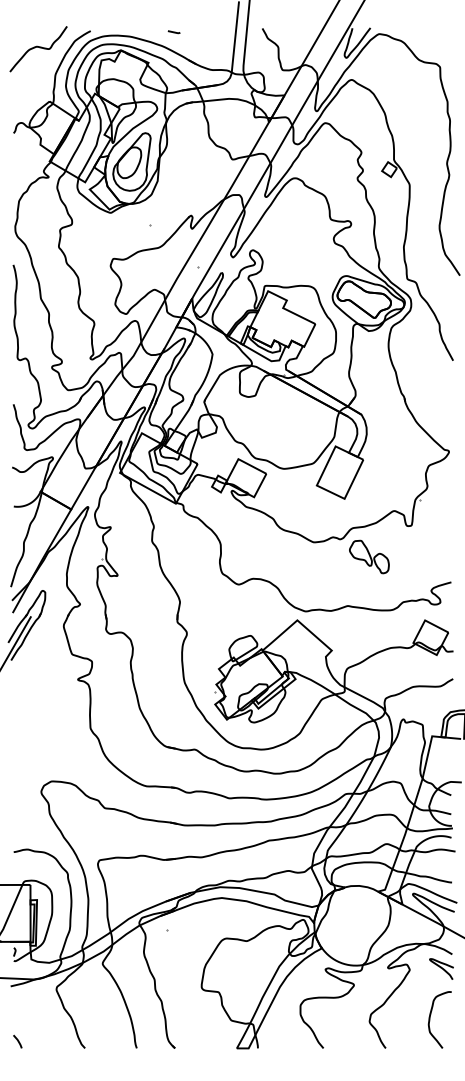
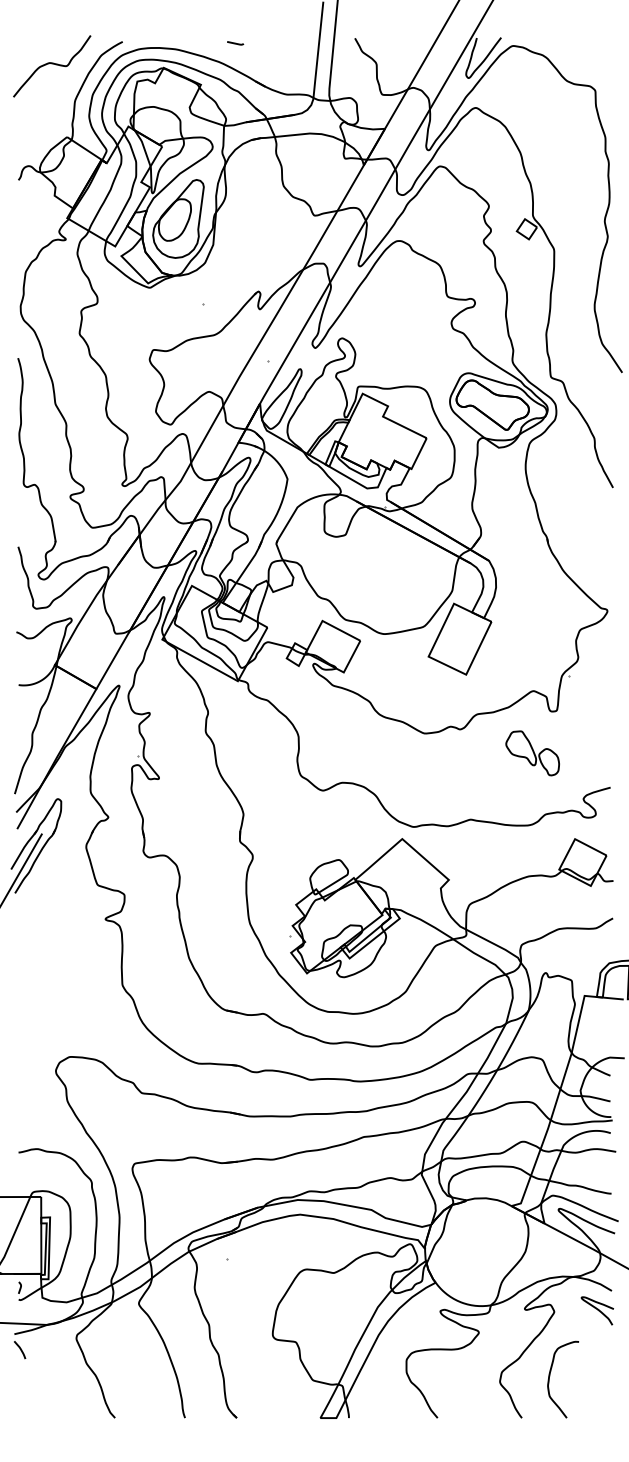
part: (369, 557) -> (532, 753), moved
curve: (430, 1017) -> (550, 1376), moved
curve: (18, 1042) -> (20, 1350), moved

